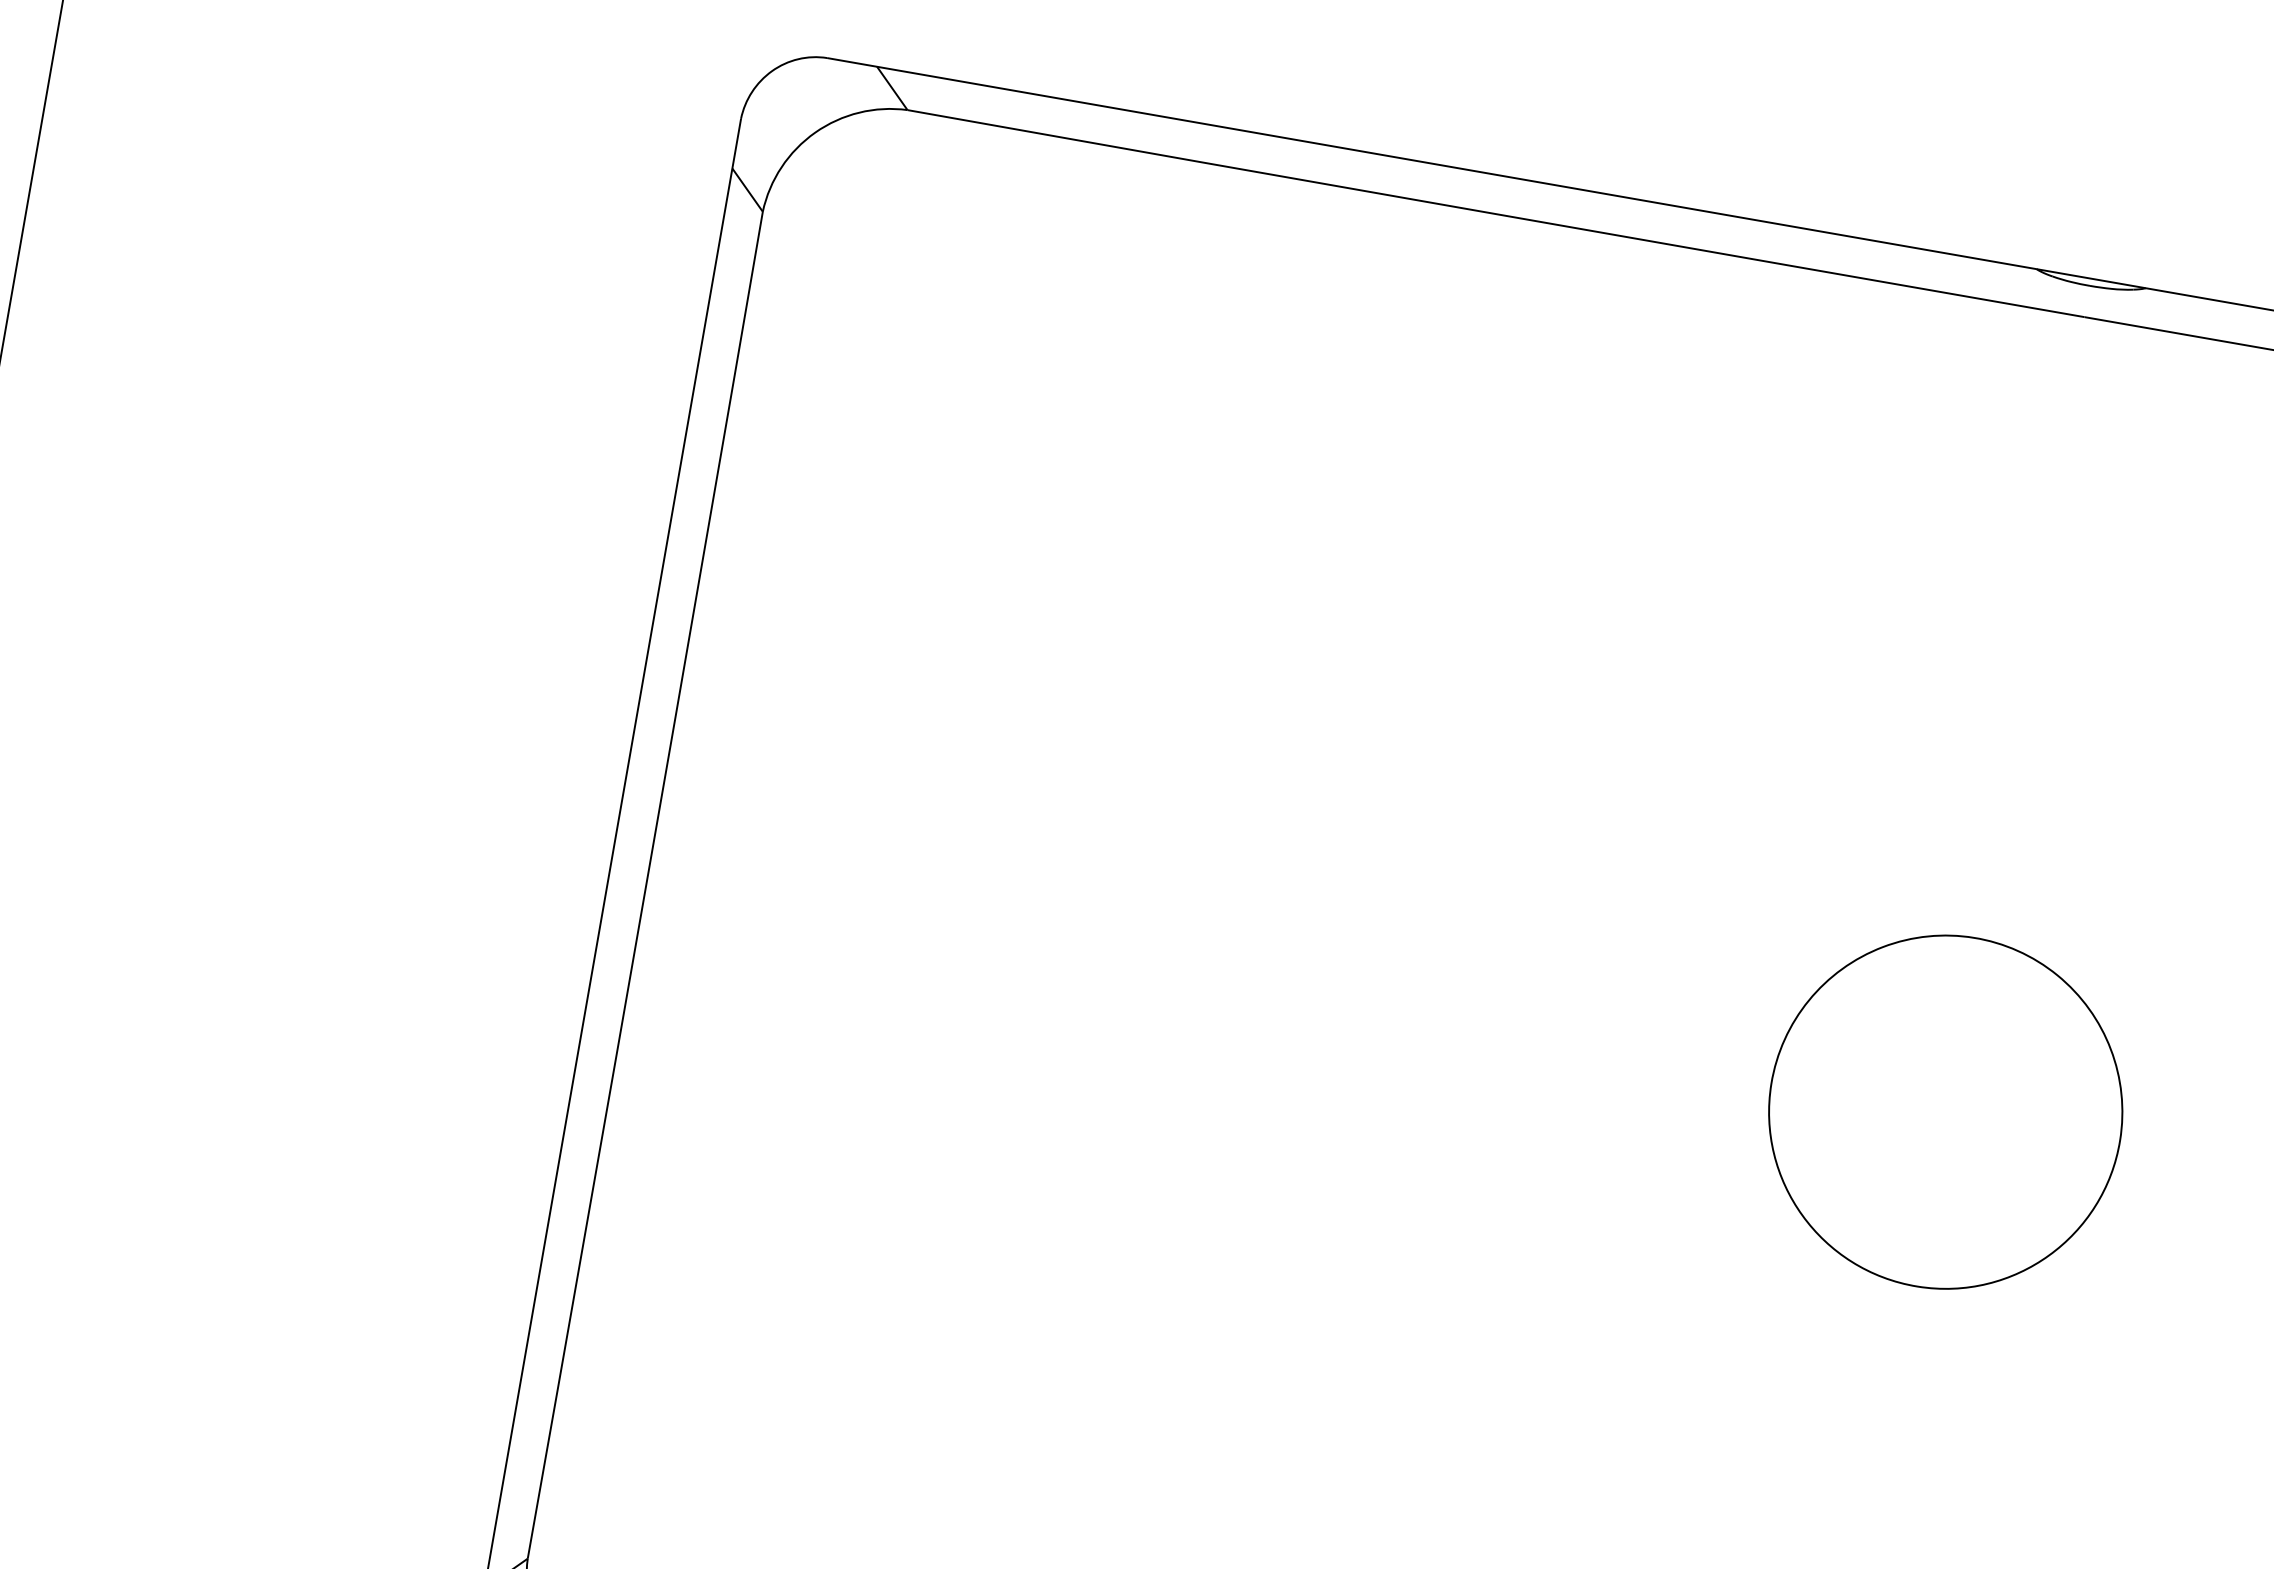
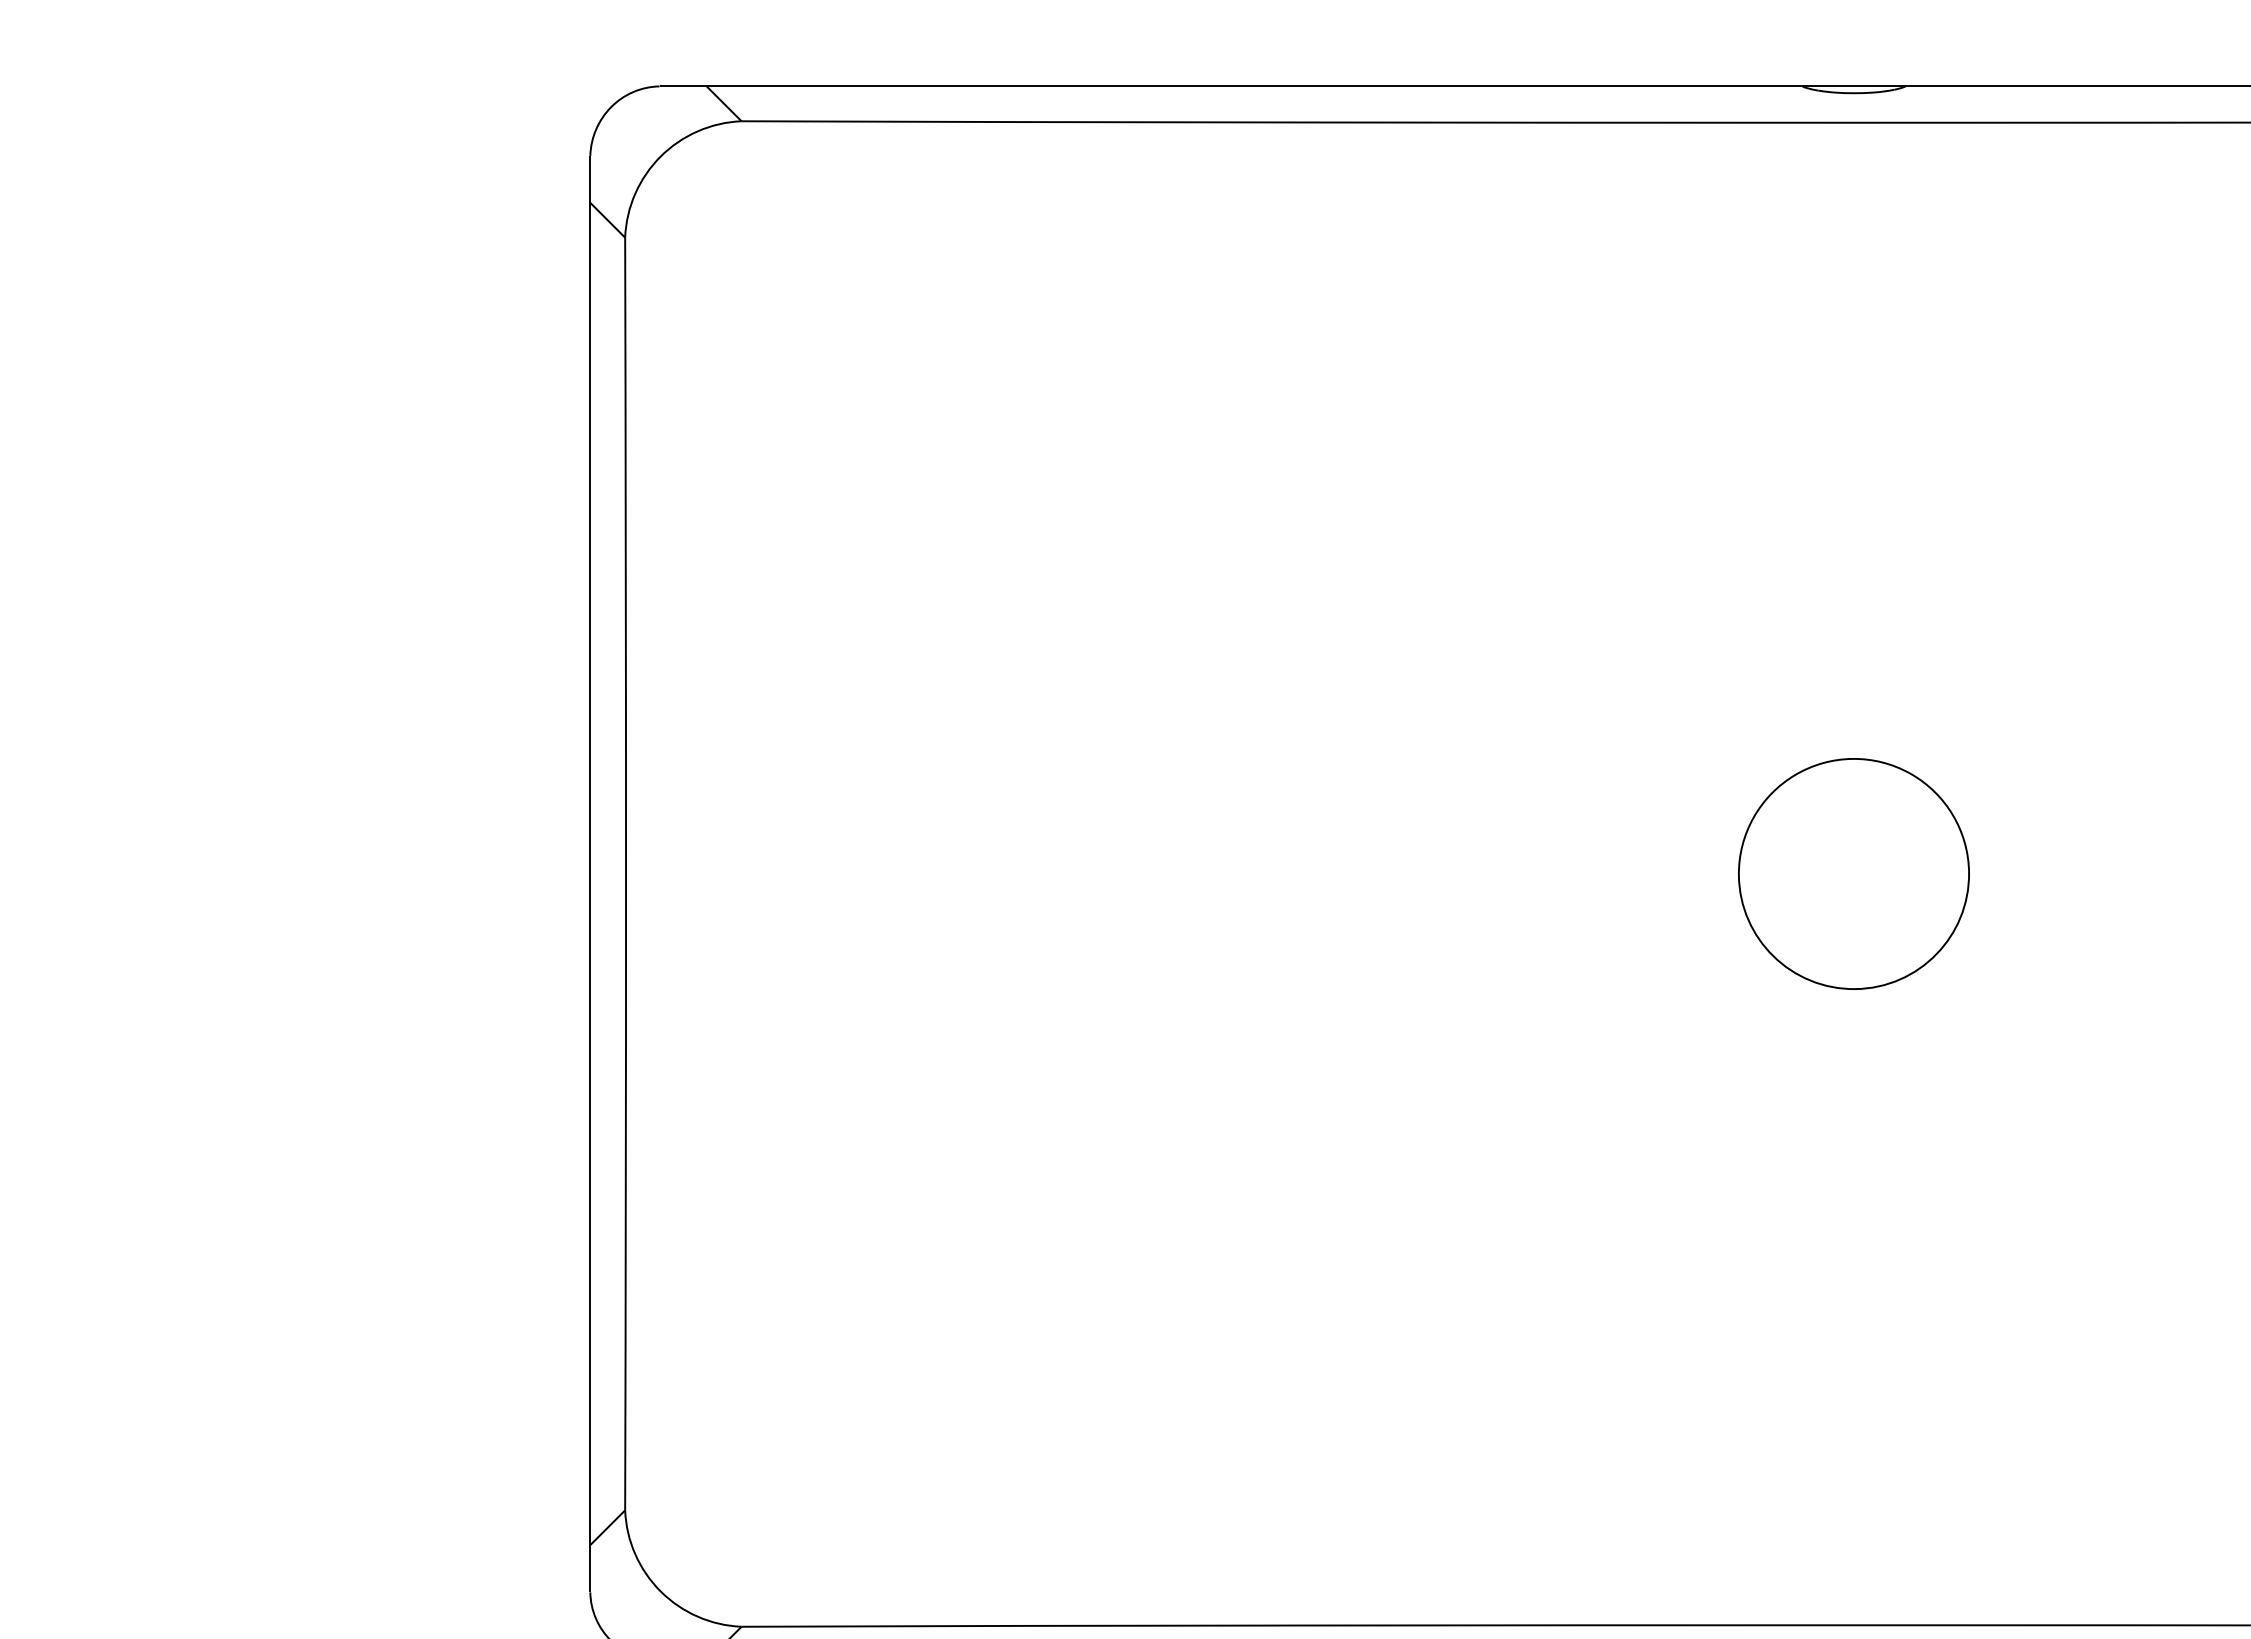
part: (1945, 1111) -> (1853, 873), size x0.7

